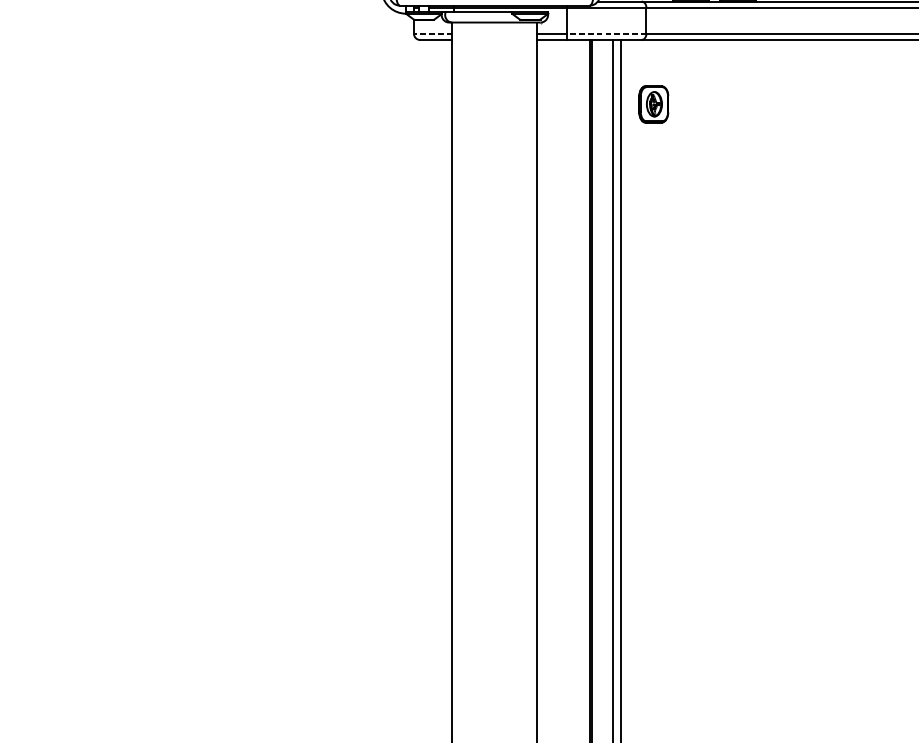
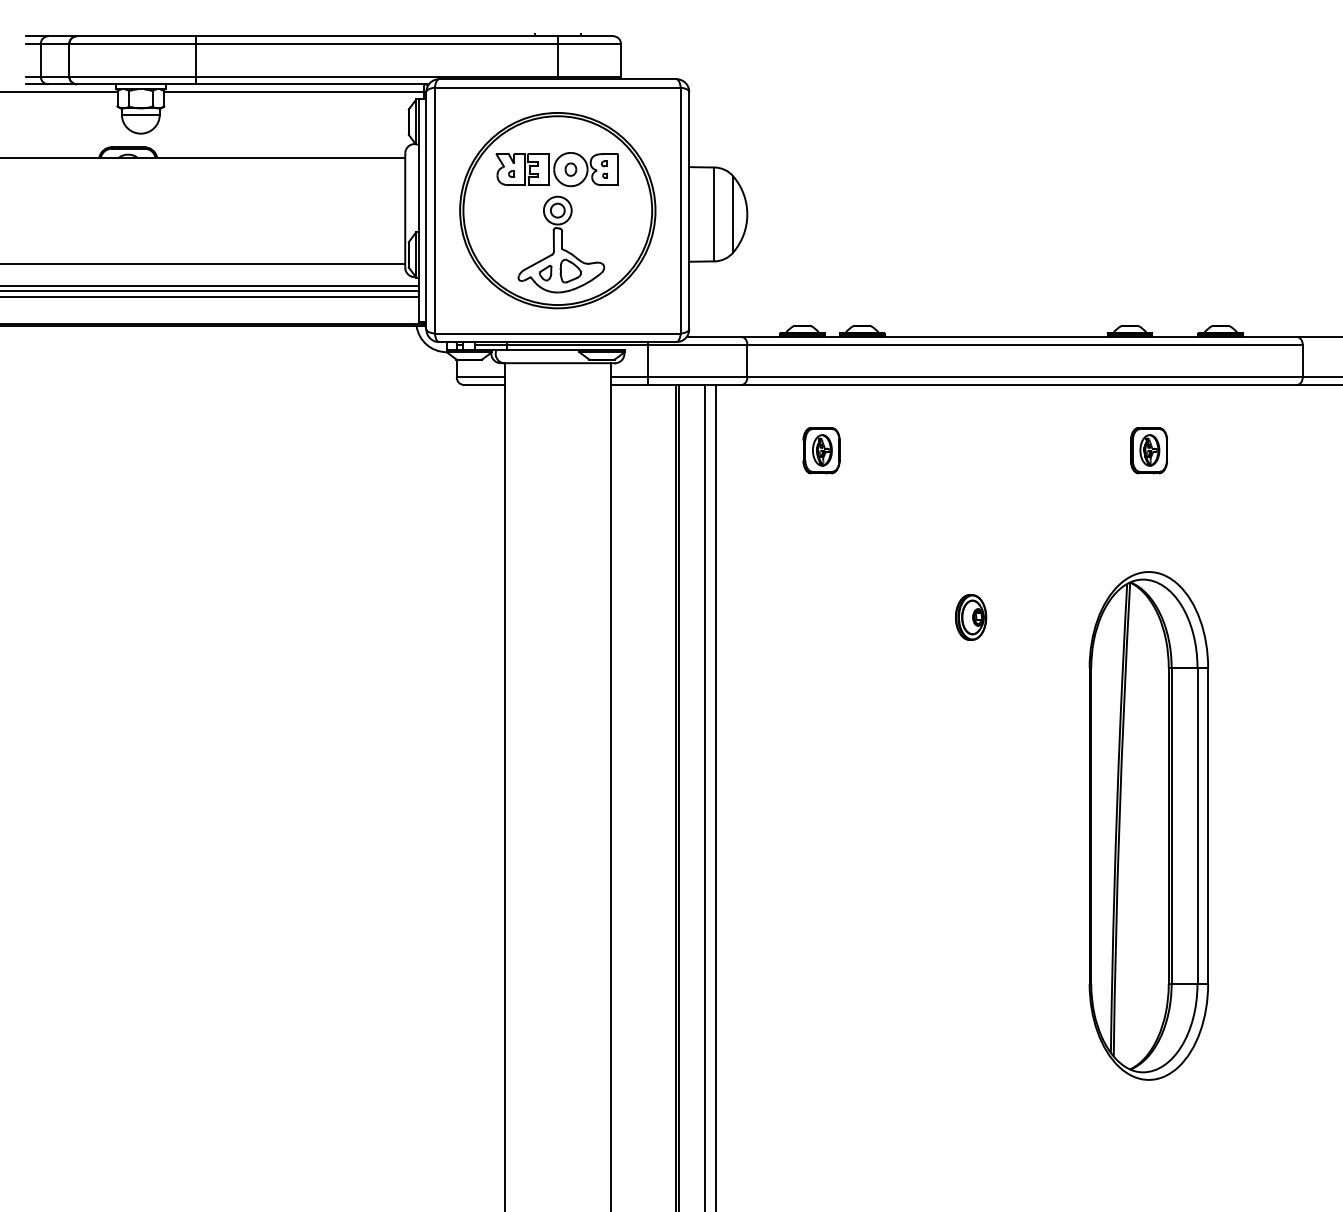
line: (433, 33) -> (480, 377), dashed -> solid
line: (606, 33) -> (697, 377), dashed -> solid
part: (653, 104) -> (821, 450), moved
part: (825, 225) -> (971, 617), added

